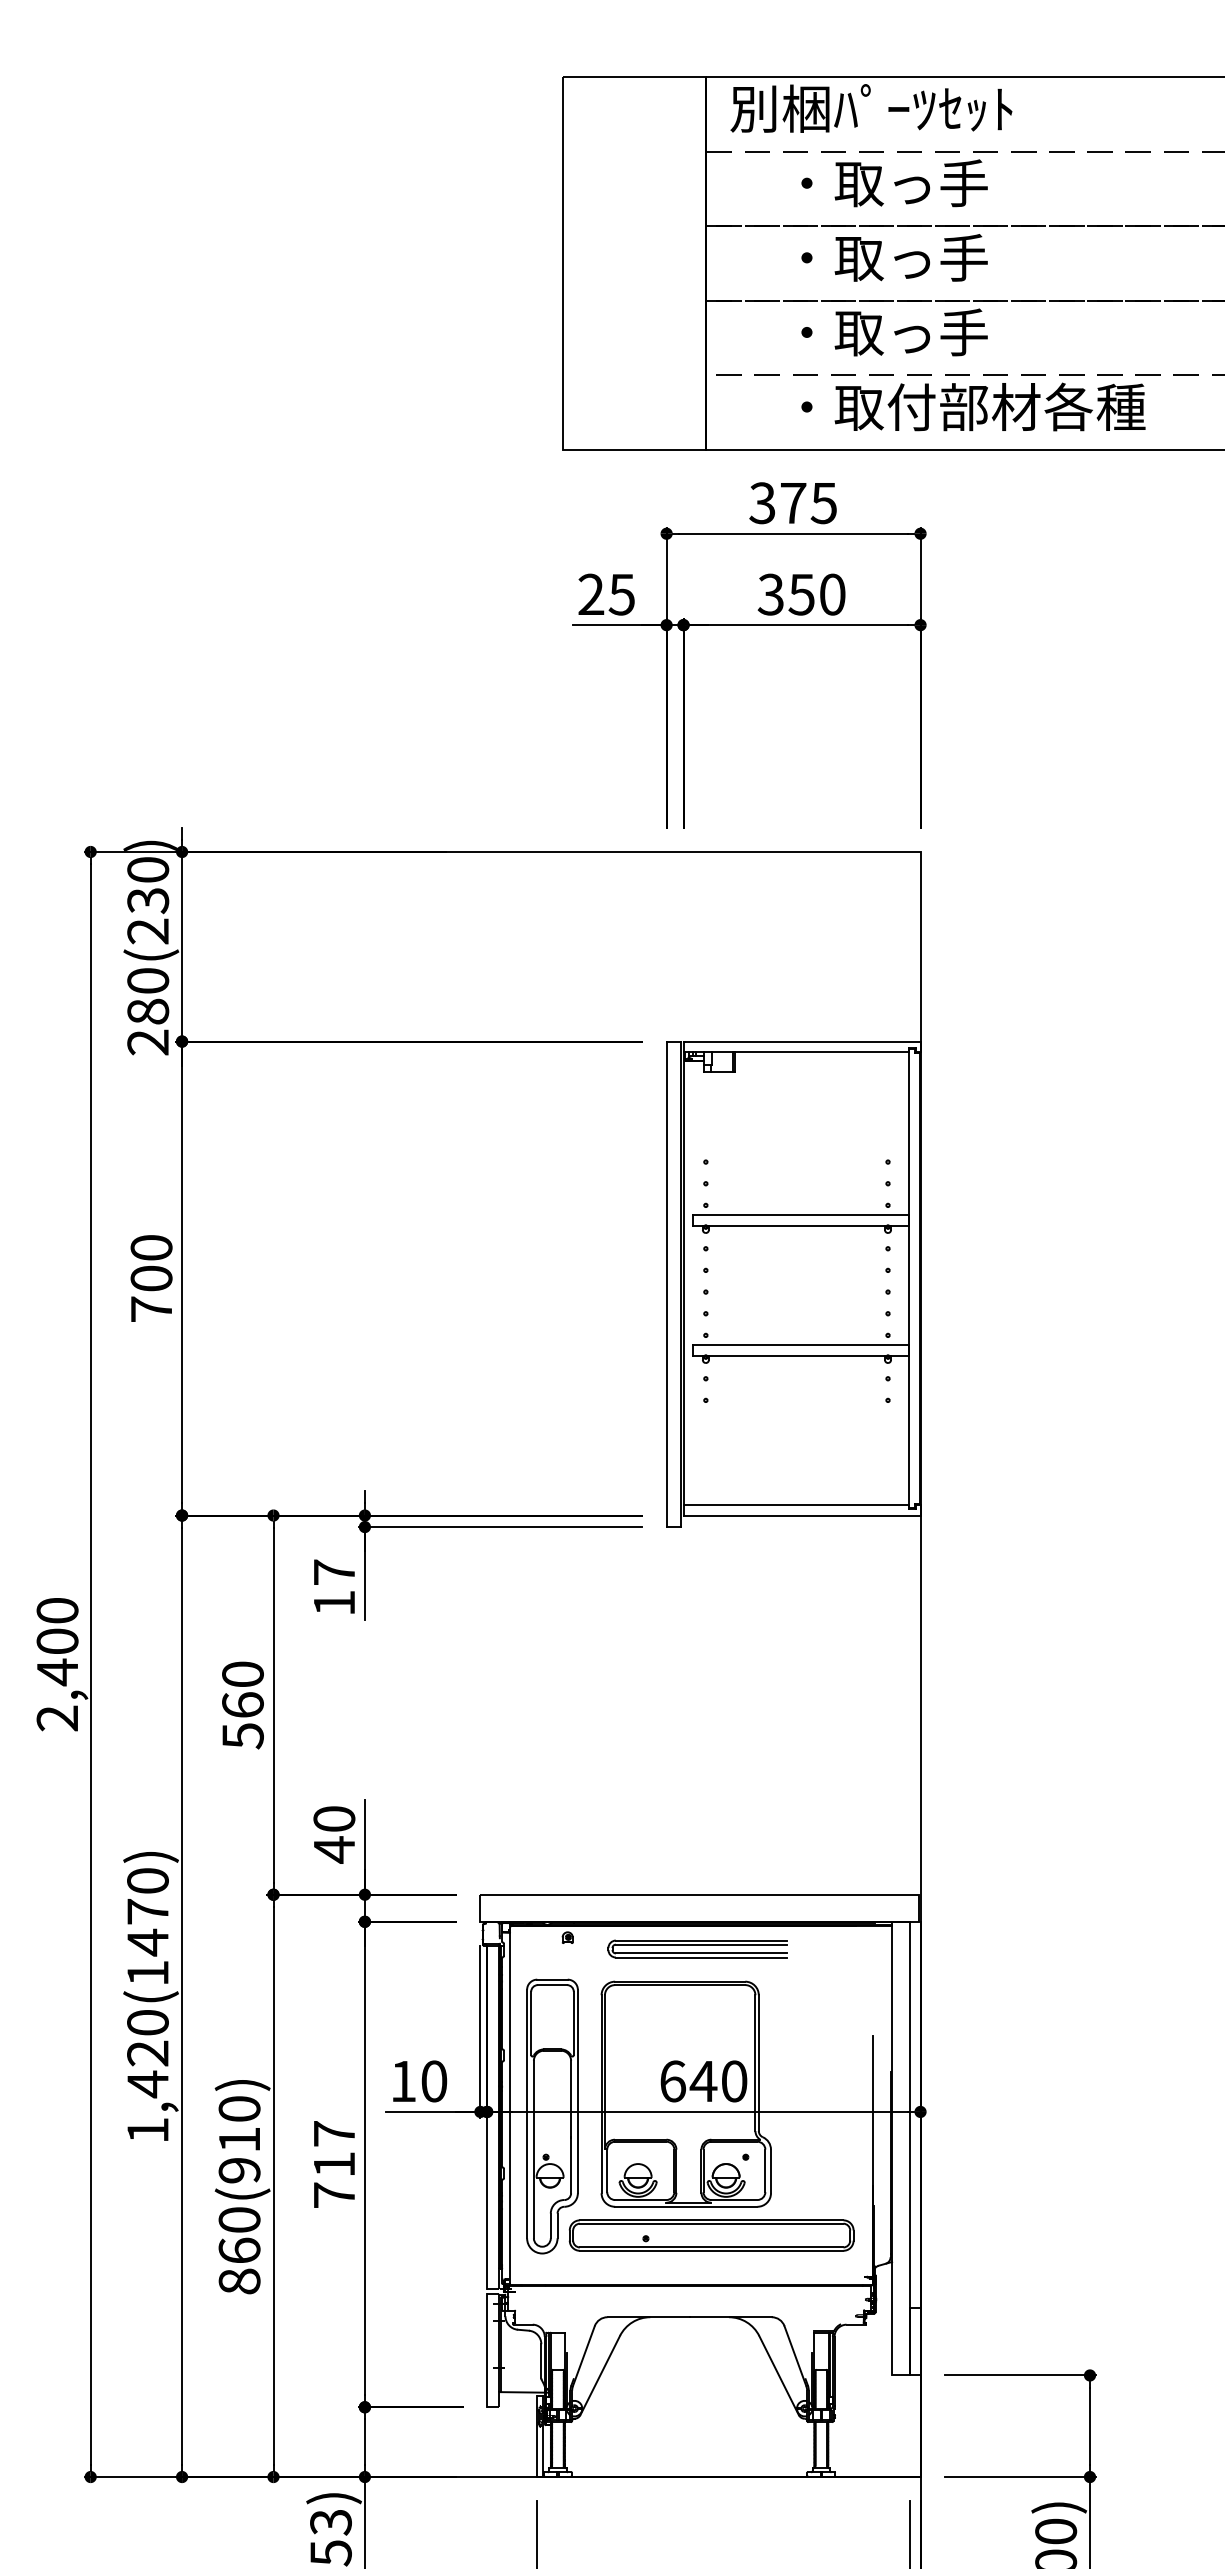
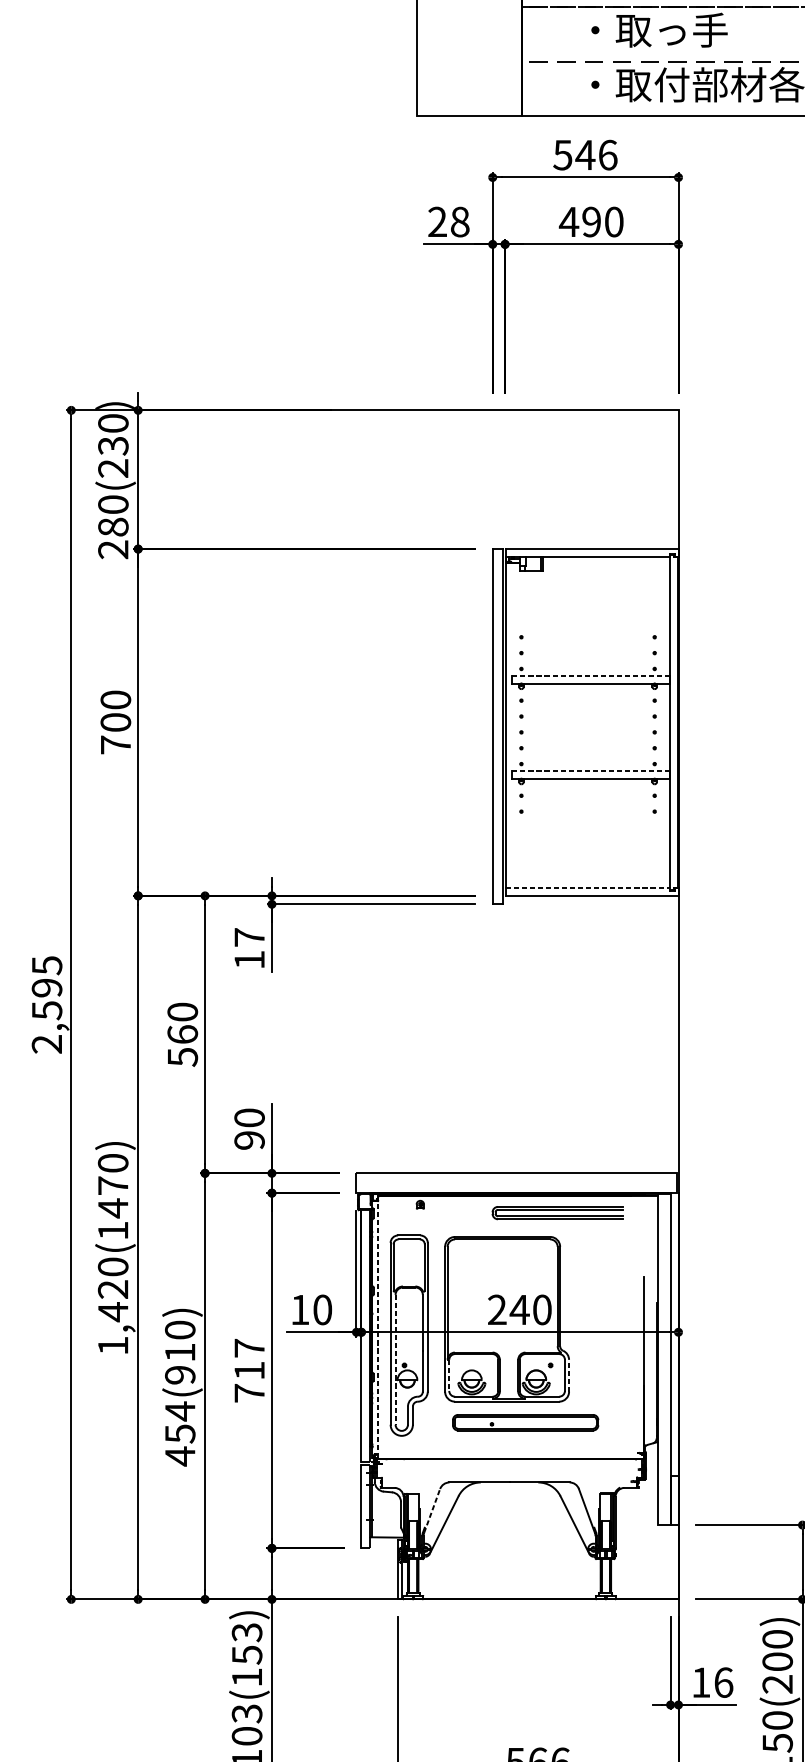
text: (793, 503) -> (585, 155), 375 -> 546
text: (621, 594) -> (459, 221), 25 -> 28
text: (785, 594) -> (579, 221), 350 -> 490
line: (801, 1215) -> (591, 676), solid -> dashed
line: (801, 1345) -> (591, 771), solid -> dashed
line: (796, 1504) -> (587, 887), solid -> dashed
text: (57, 1642) -> (47, 988), 2,400 -> 2,595
text: (334, 1849) -> (249, 1140), 40 -> 90
part: (697, 1948) -> (557, 1212), moved
text: (672, 2081) -> (497, 1309), 640 -> 240
line: (510, 2105) -> (378, 1327), solid -> dashed
line: (533, 2149) -> (395, 1359), solid -> dashed
line: (607, 2171) -> (449, 1375), solid -> dashed
line: (771, 2171) -> (569, 1375), solid -> dashed
part: (711, 2235) -> (525, 1422), size x0.7
text: (239, 2250) -> (180, 1433), 860(910) -> 454(910)
line: (583, 2356) -> (431, 1511), solid -> dashed

